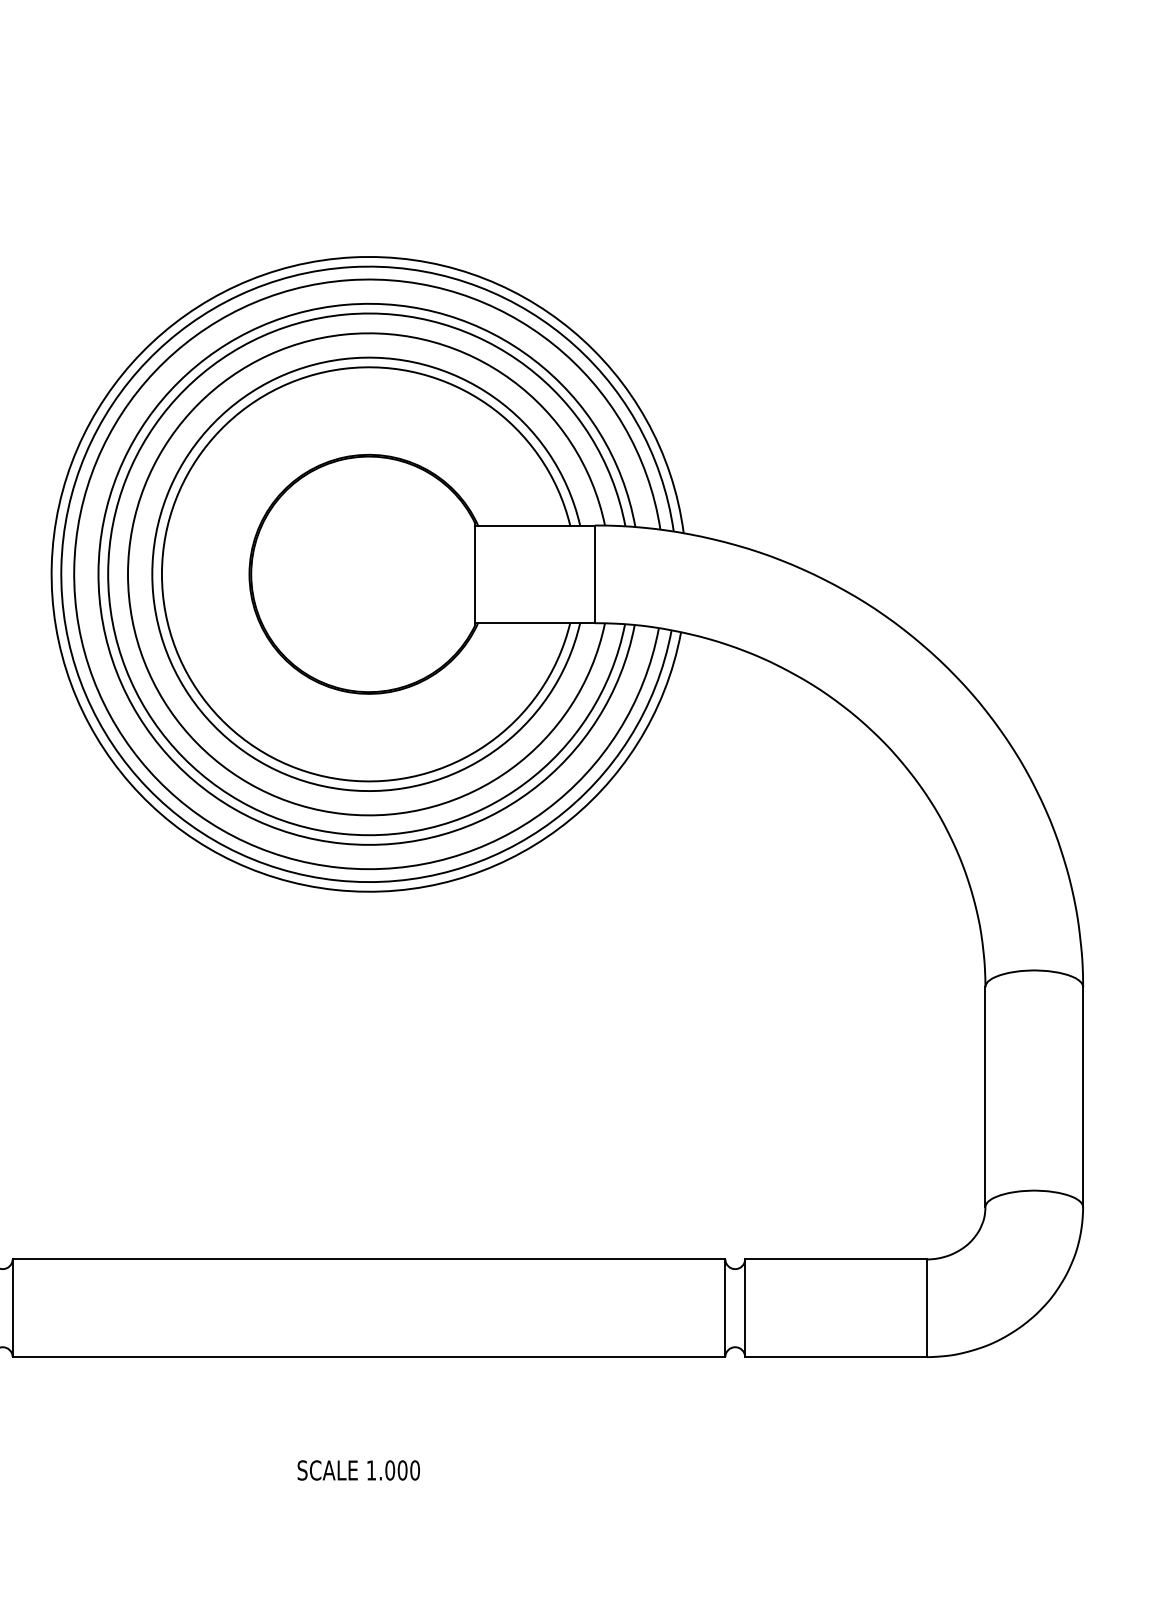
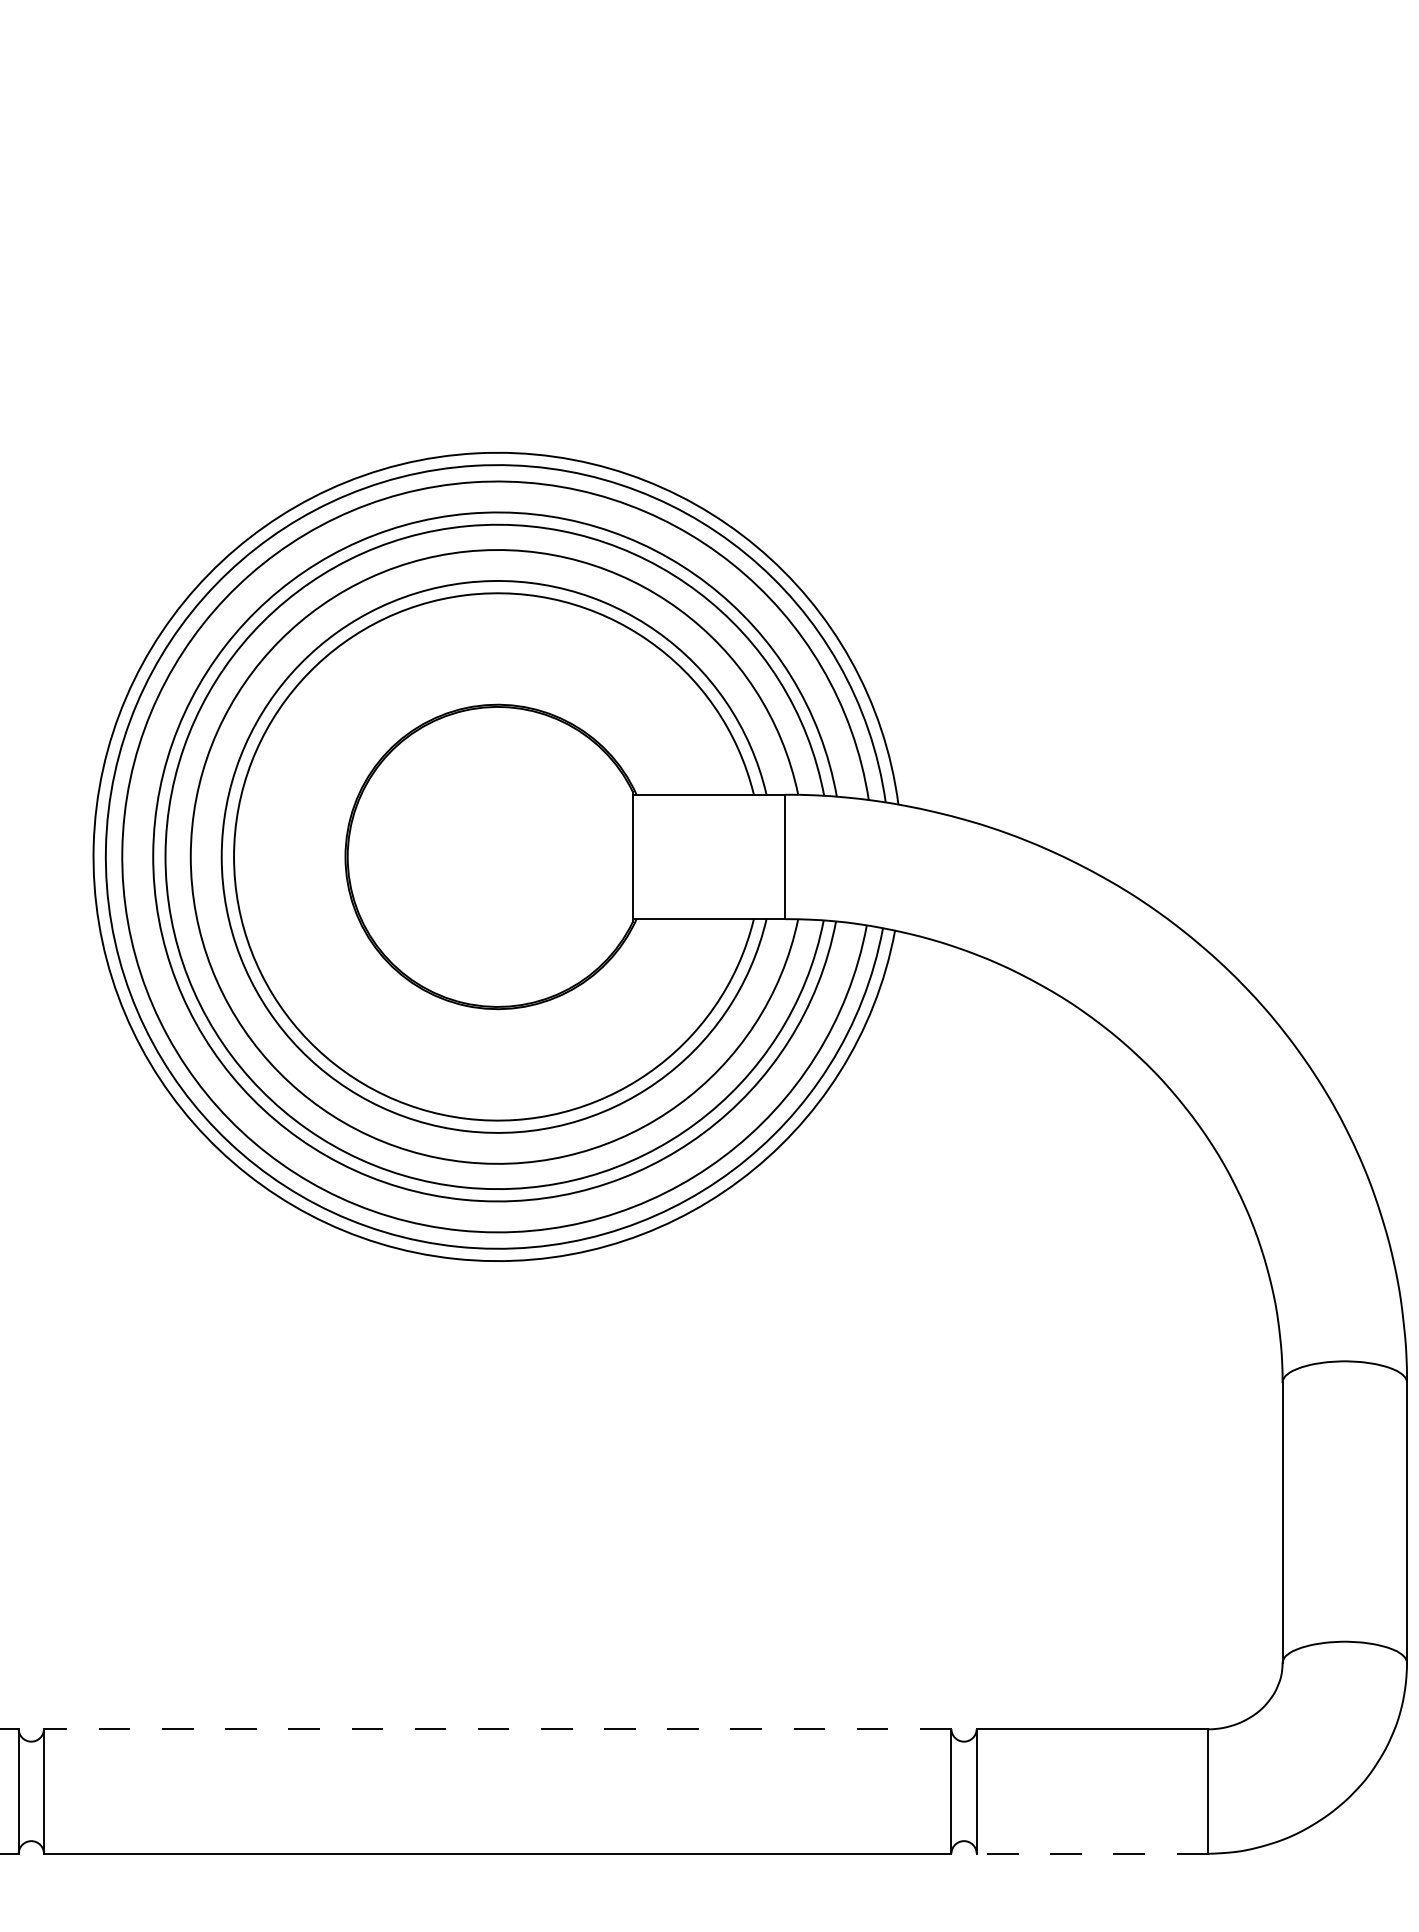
line: (368, 1259) -> (497, 1729), solid -> dashed
line: (836, 1357) -> (1092, 1854), solid -> dashed

